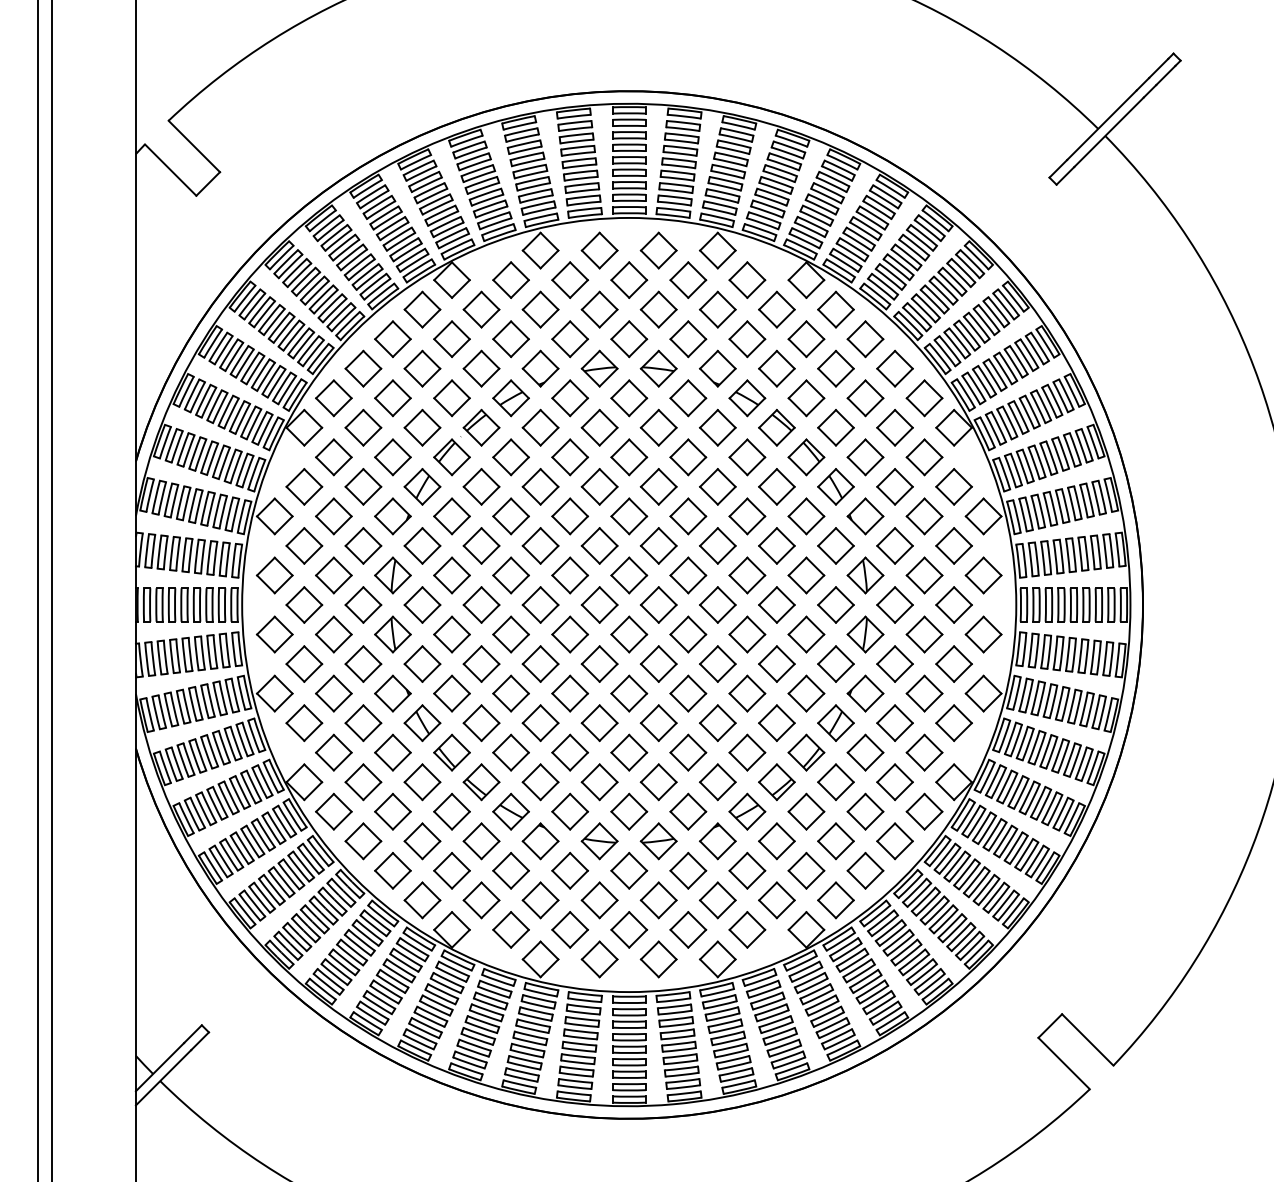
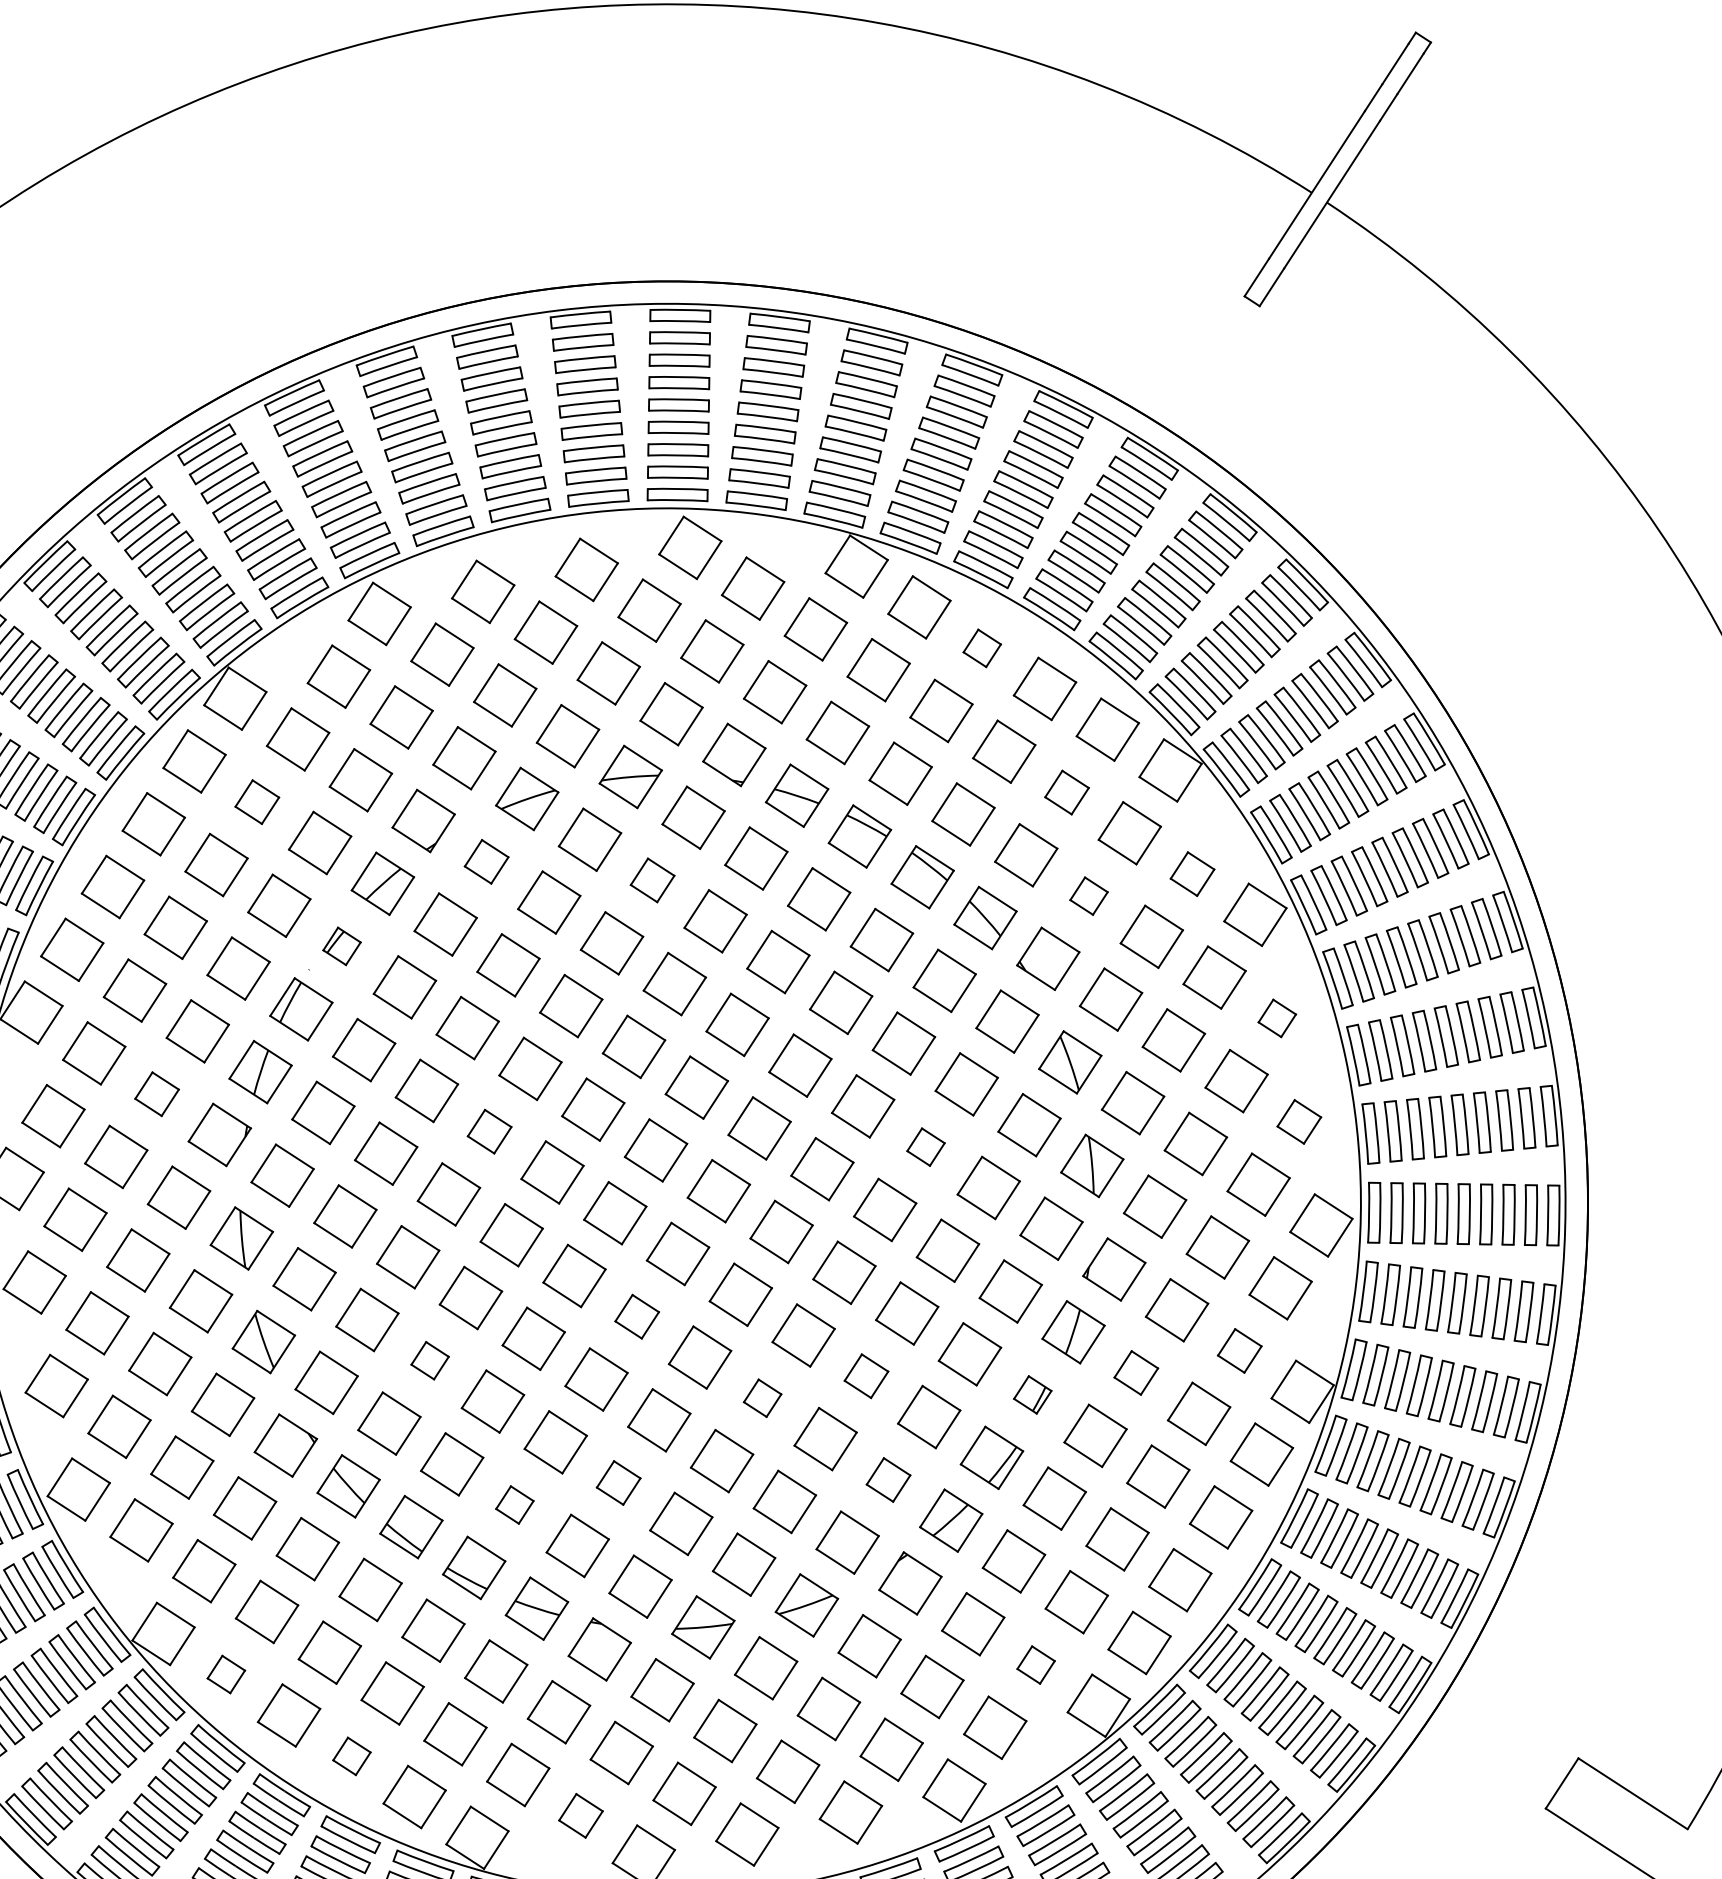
part: (451, 338) -> (256, 801), size x0.7
part: (865, 339) -> (982, 648), size x0.6
part: (570, 398) -> (487, 862), size x0.7
part: (481, 427) -> (341, 946), size x0.6
part: (658, 427) -> (652, 880), size x0.7
part: (894, 427) -> (1065, 792), size x0.7
part: (363, 486) -> (157, 1093), size x0.7
part: (894, 486) -> (1087, 895), size x0.6
part: (953, 486) -> (1191, 873), size x0.7
part: (540, 545) -> (489, 1130), size x0.7
part: (983, 575) -> (1277, 1018), size x0.6
part: (776, 604) -> (925, 1146), size x0.6
part: (983, 634) -> (1299, 1121), size x0.7
part: (481, 663) -> (429, 1359), size x0.6
part: (599, 663) -> (636, 1315), size x0.7
part: (658, 722) -> (762, 1397), size x0.6
part: (717, 722) -> (865, 1375), size x0.7
part: (510, 752) -> (513, 1505), size x0.6
part: (570, 752) -> (619, 1482), size x0.7
part: (806, 752) -> (1032, 1394), size x0.6
part: (865, 752) -> (1136, 1372), size x0.7
part: (924, 752) -> (1239, 1350), size x0.7
part: (717, 782) -> (887, 1480), size x0.7
part: (333, 811) -> (225, 1674), size x0.6
part: (392, 870) -> (350, 1755), size x0.6
part: (776, 900) -> (1035, 1665), size x0.6
part: (510, 929) -> (579, 1815), size x0.7

